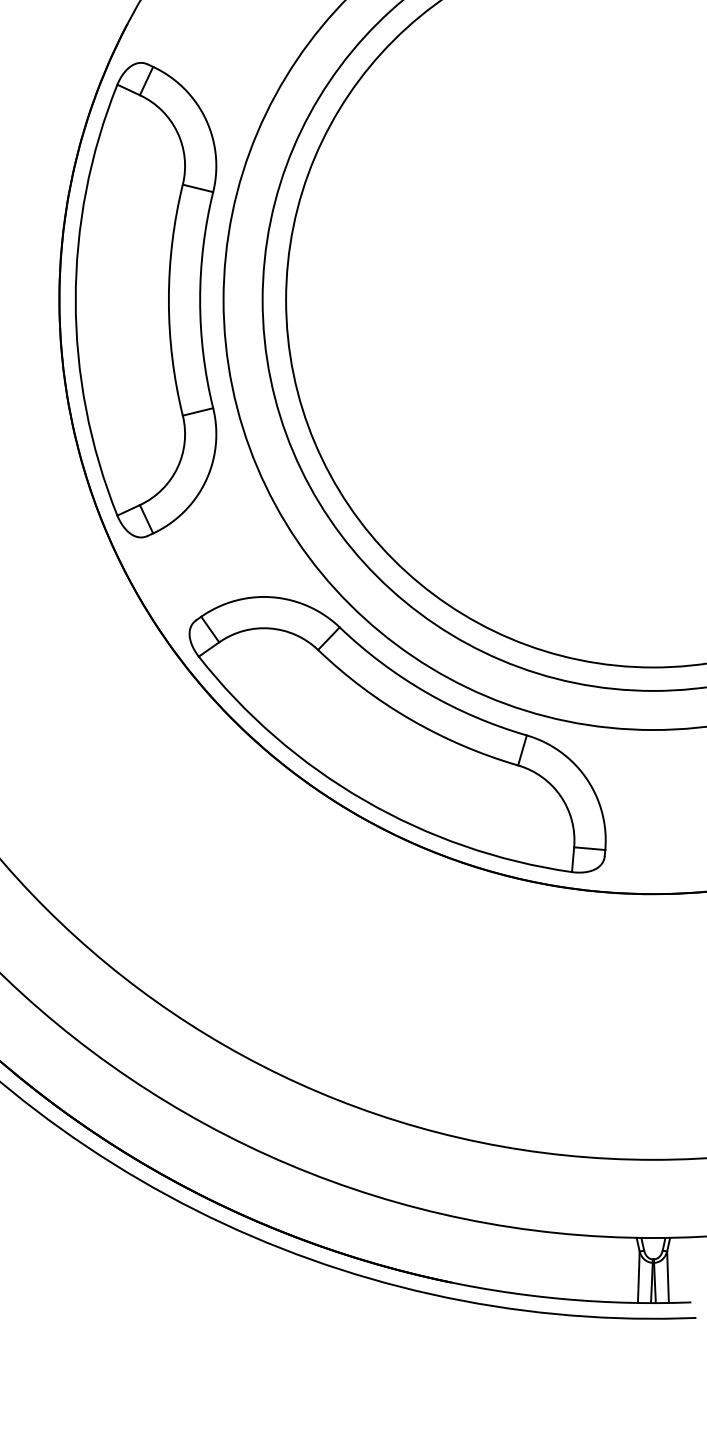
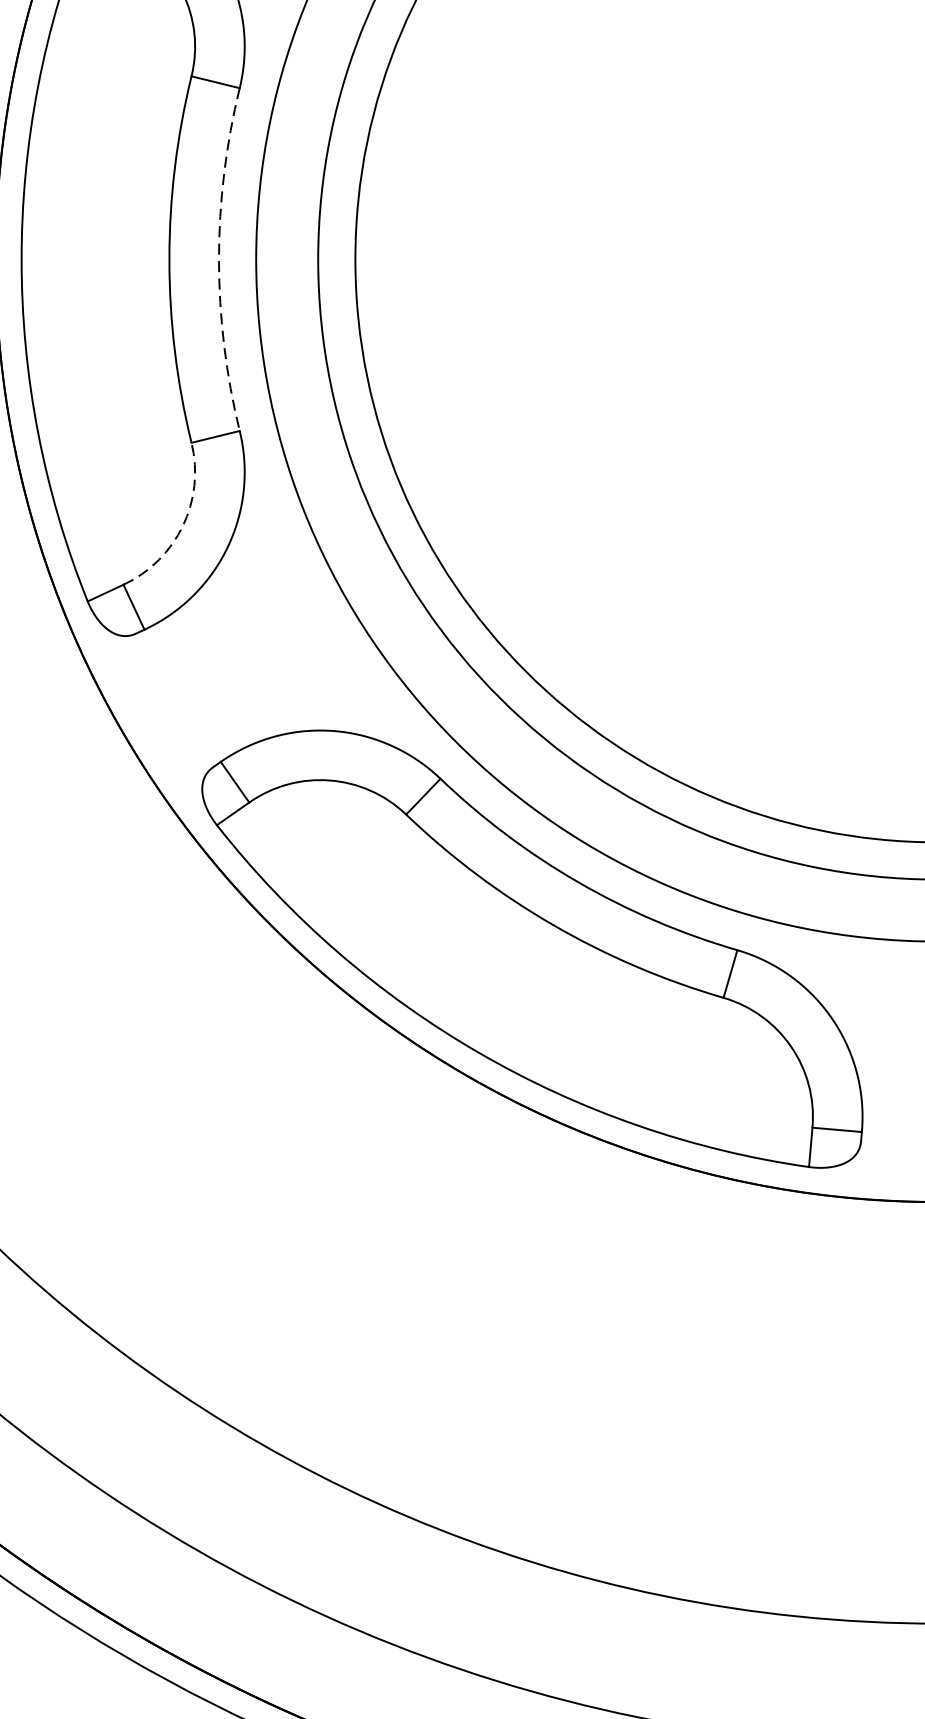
arc: (200, 300) -> (219, 260), solid -> dashed
arc: (177, 468) -> (183, 526), solid -> dashed

